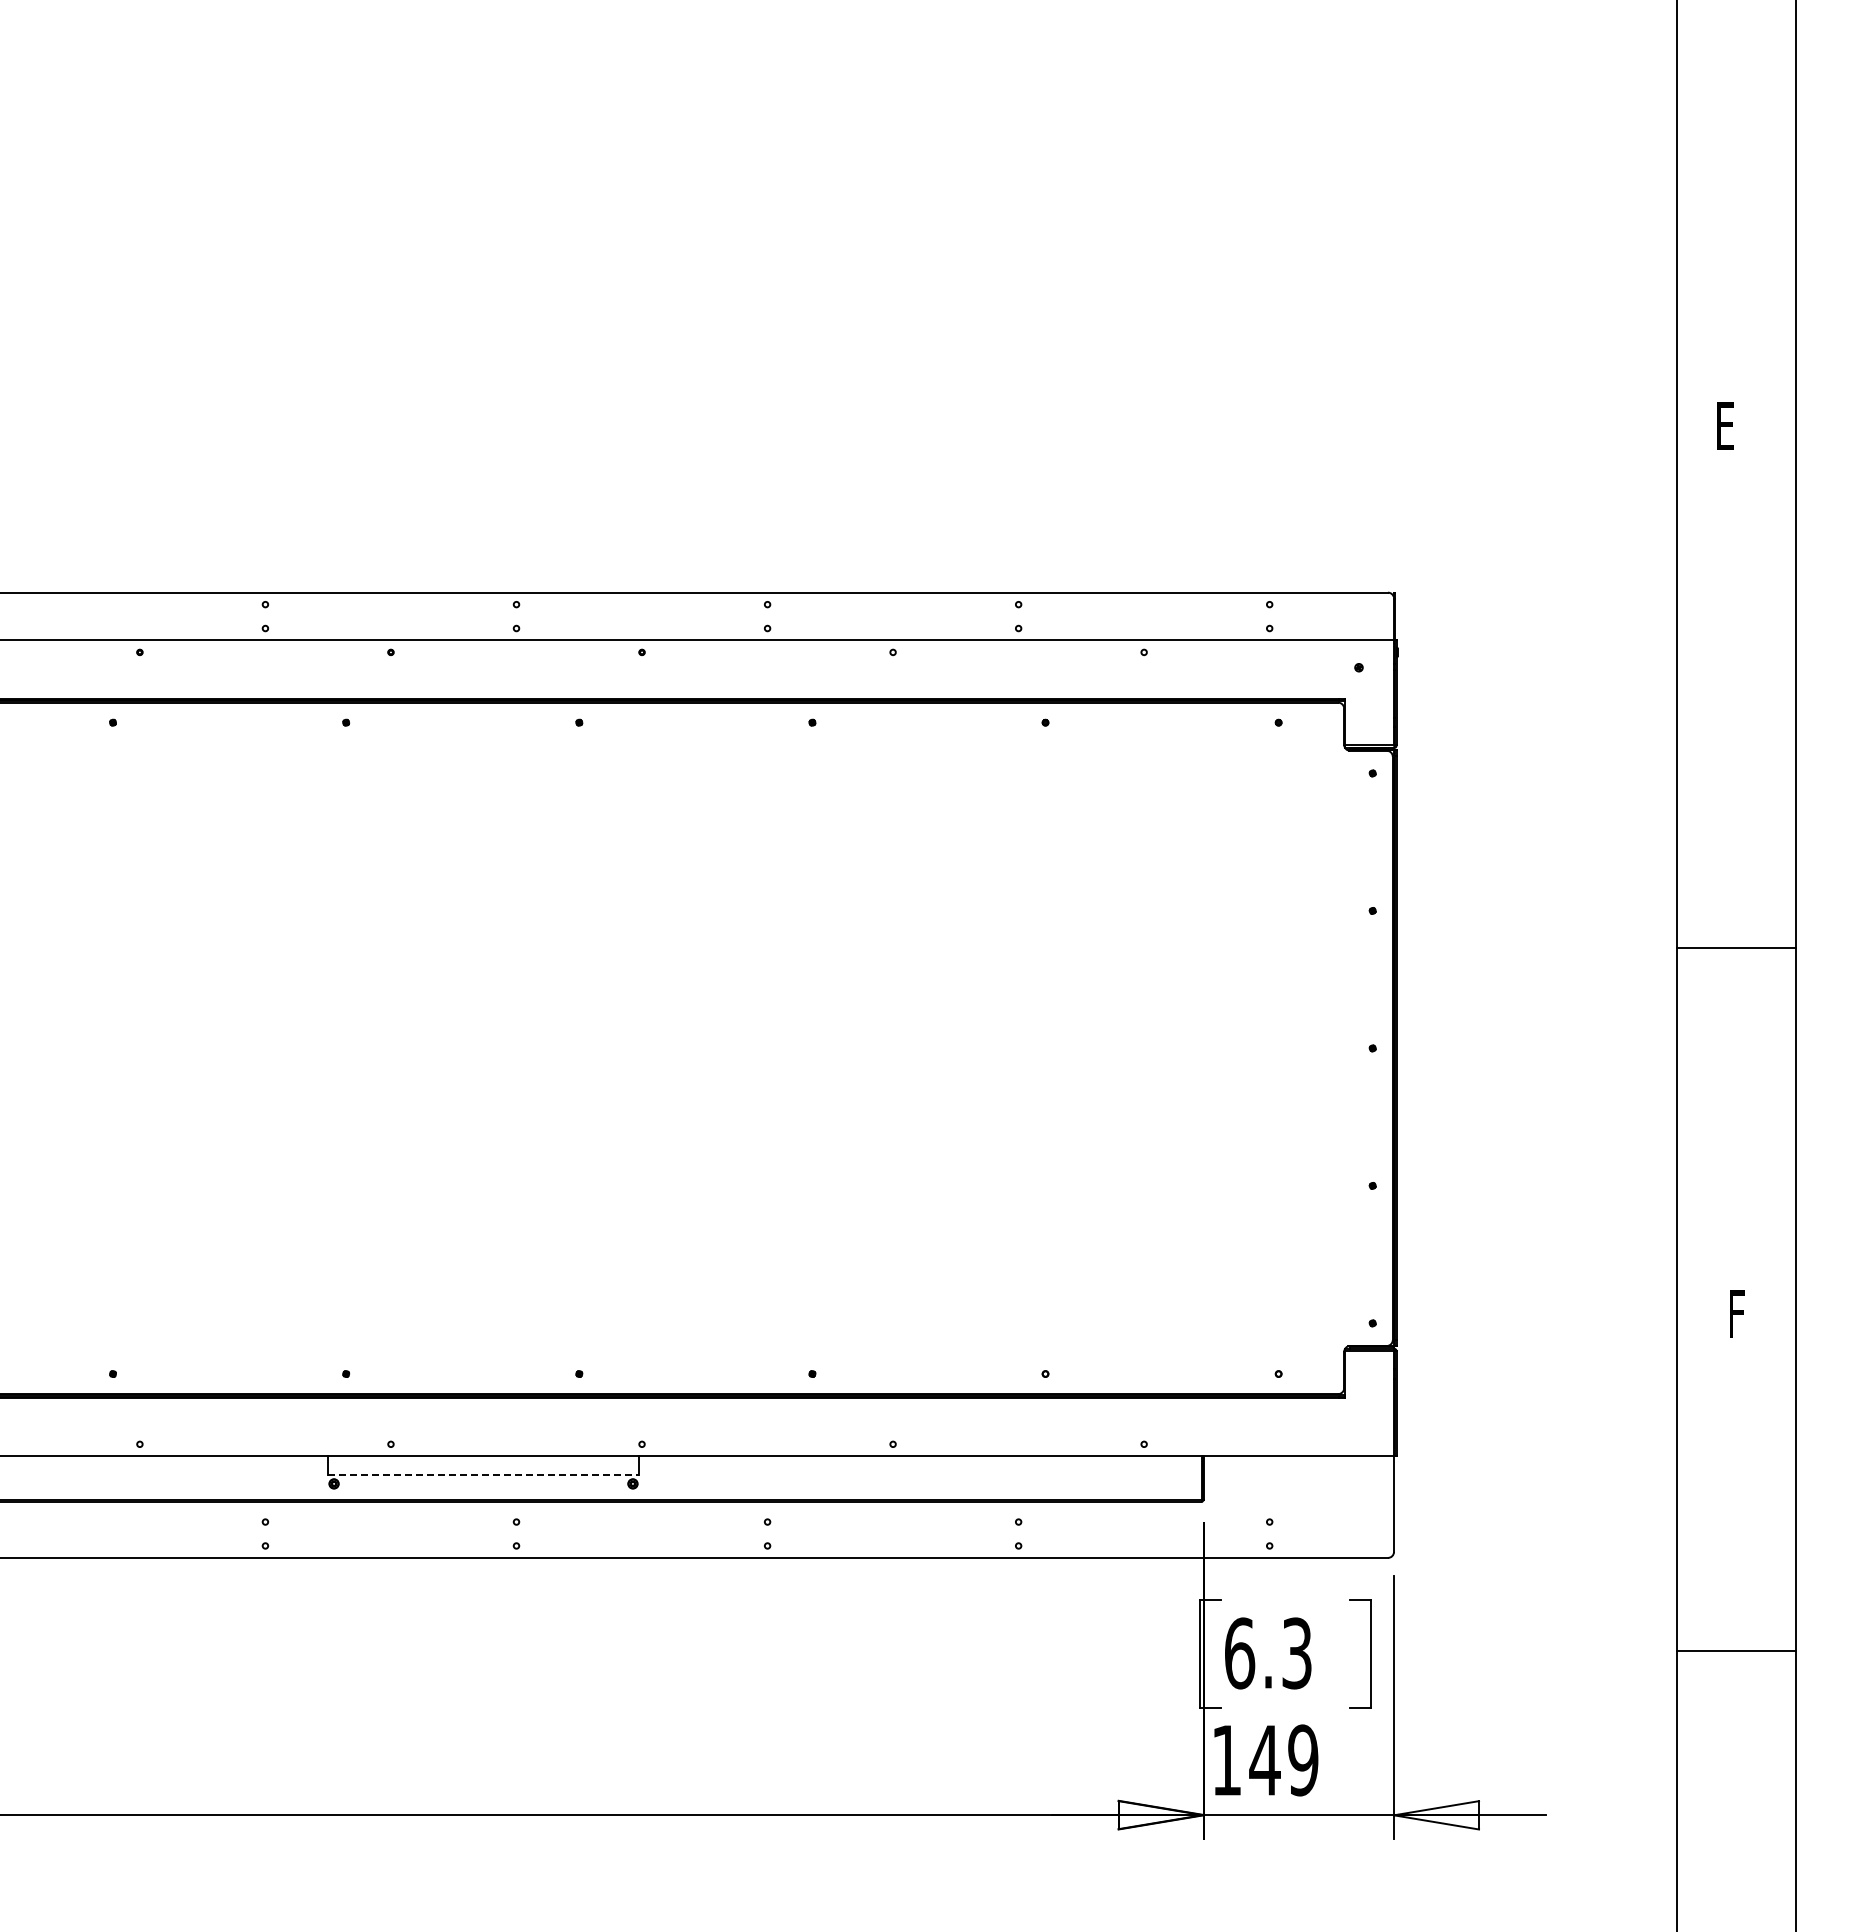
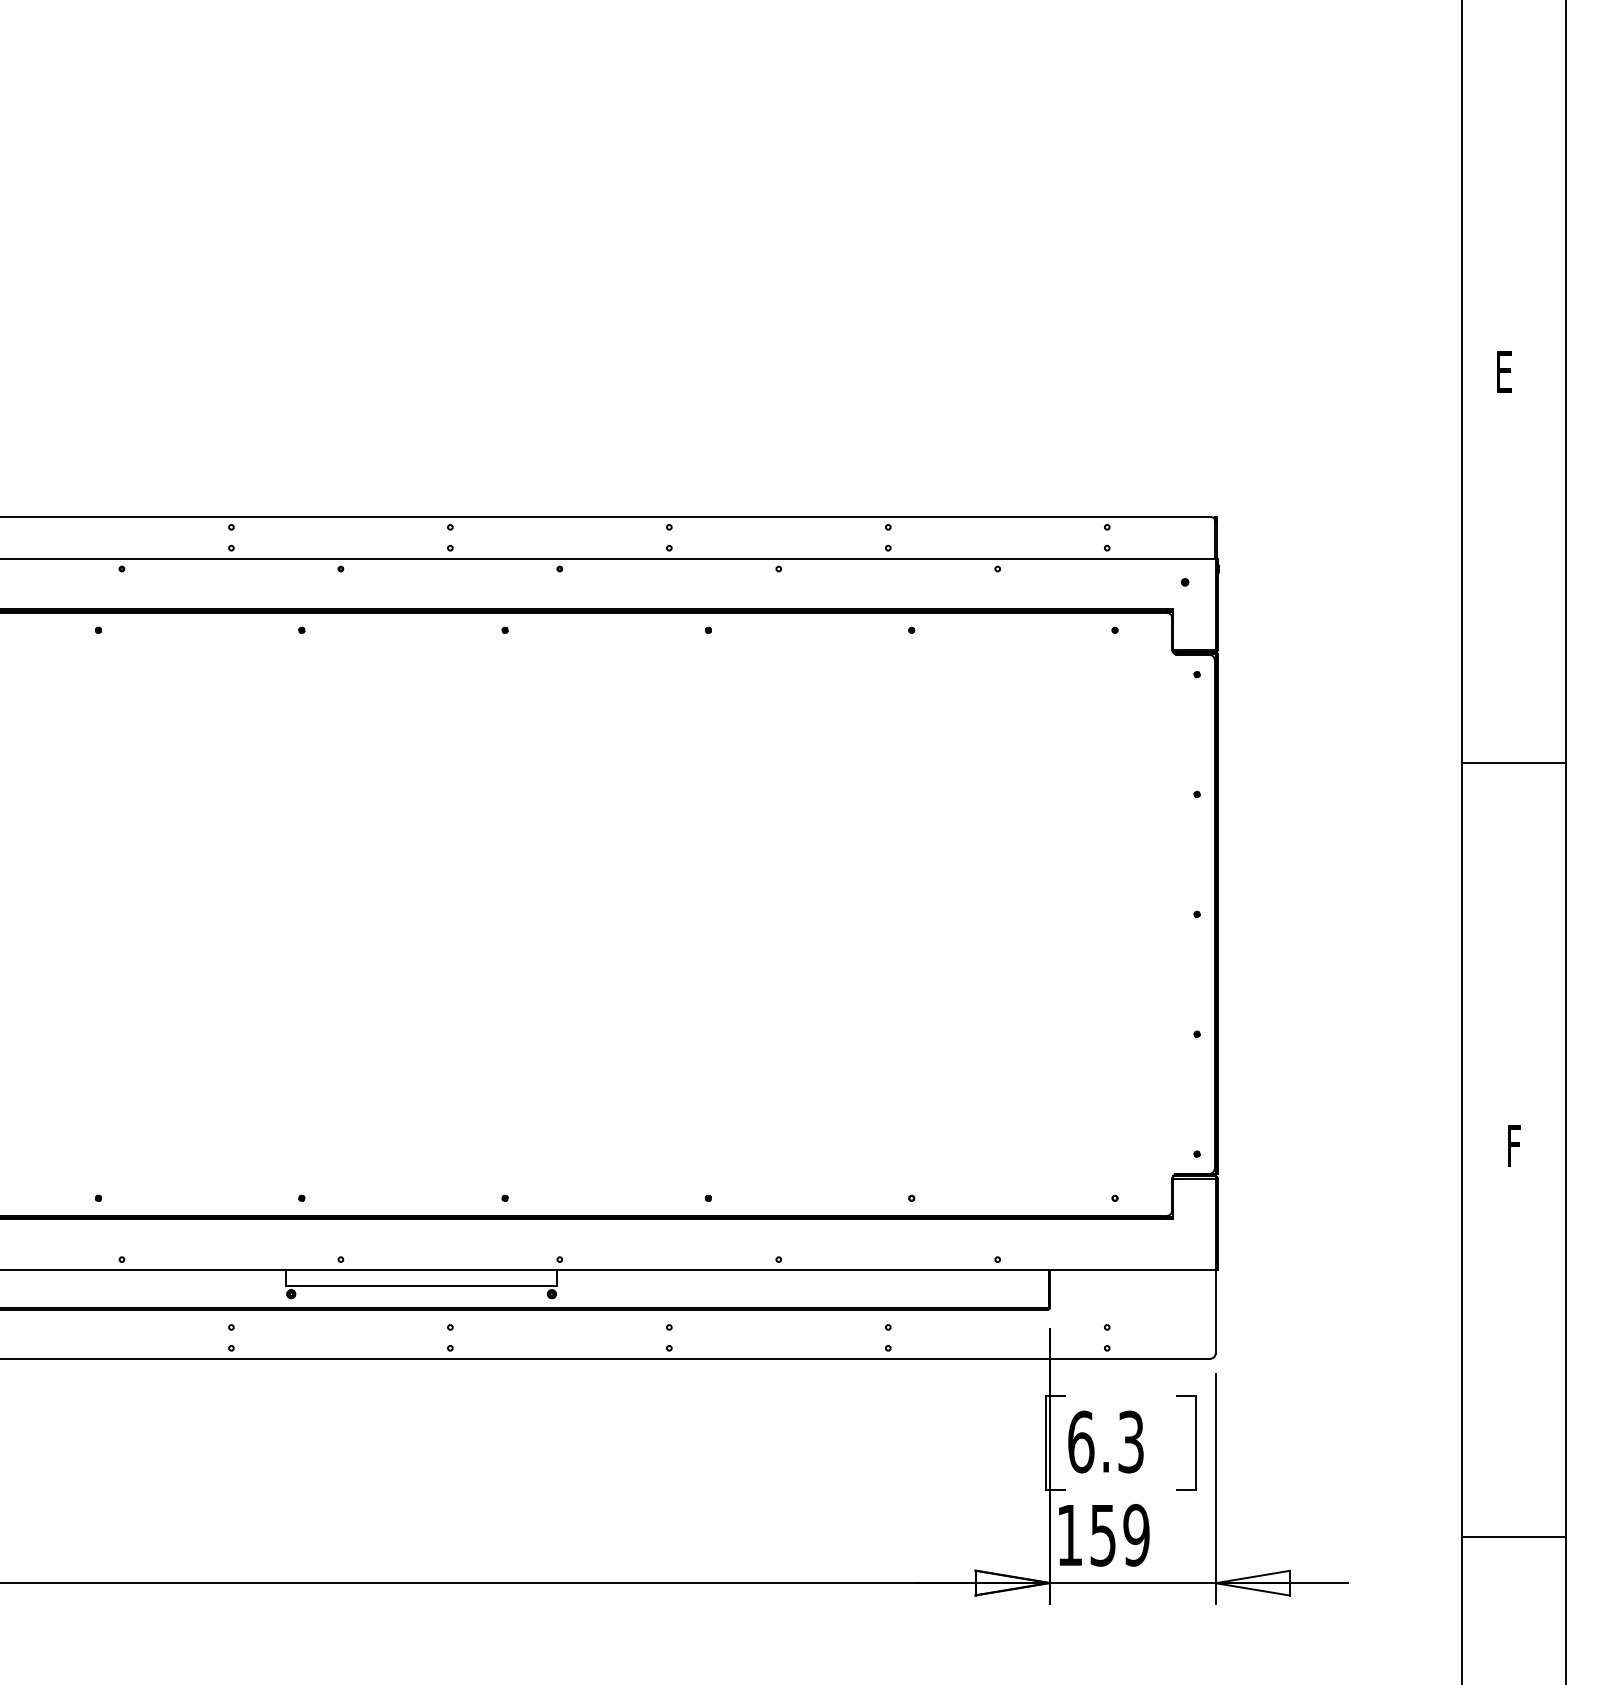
line: (1736, 947) -> (1514, 762), moved
line: (484, 1474) -> (422, 1285), dashed -> solid
line: (1736, 1651) -> (1514, 1537), moved
text: (1264, 1760) -> (1102, 1535), 149 -> 159

